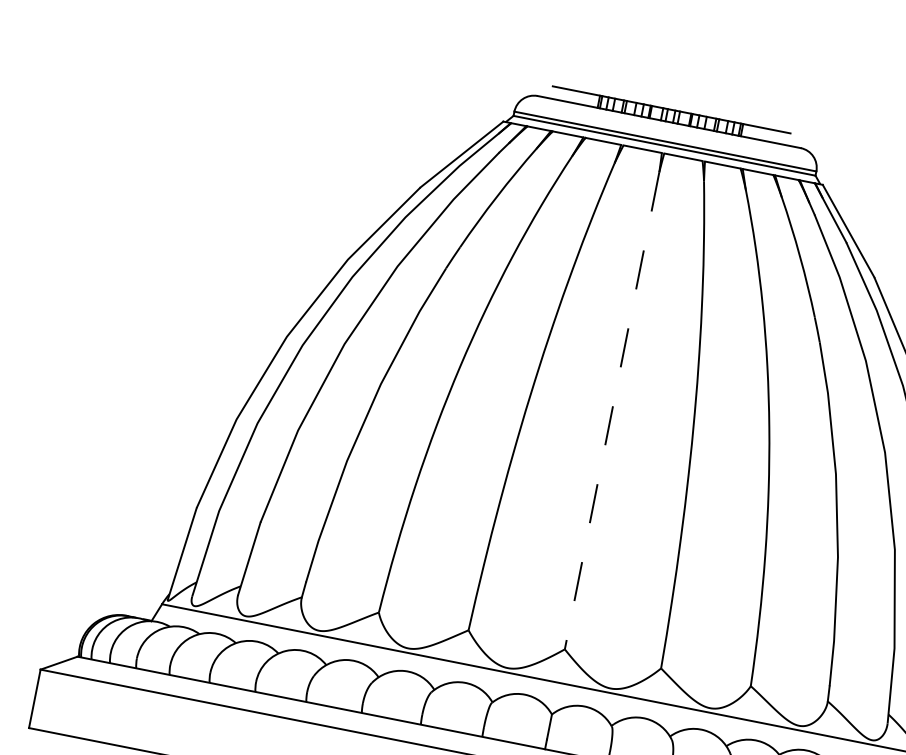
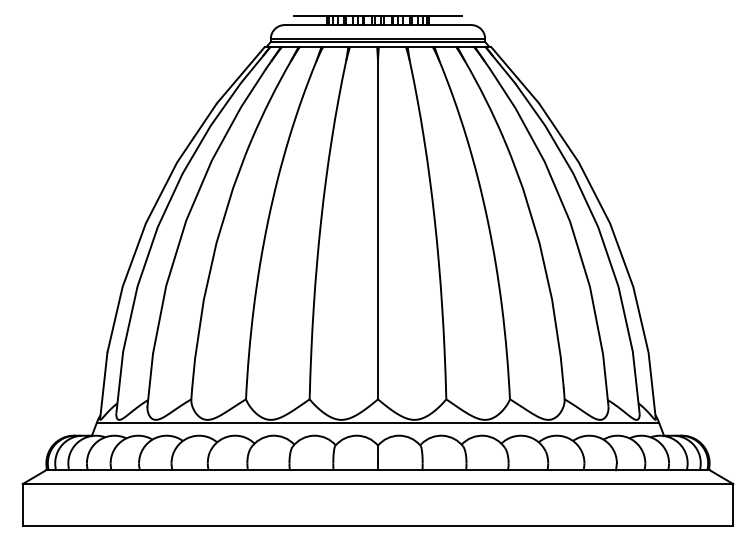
line: (612, 411) -> (378, 230), dashed -> solid

